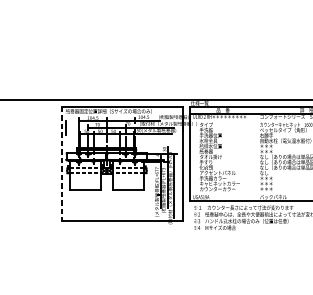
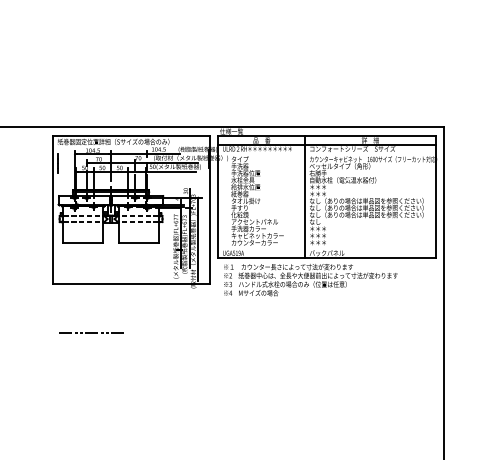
line: (256, 153) -> (305, 196), added
line: (62, 164) -> (53, 210), dashed -> solid
line: (91, 258) -> (91, 332), added

